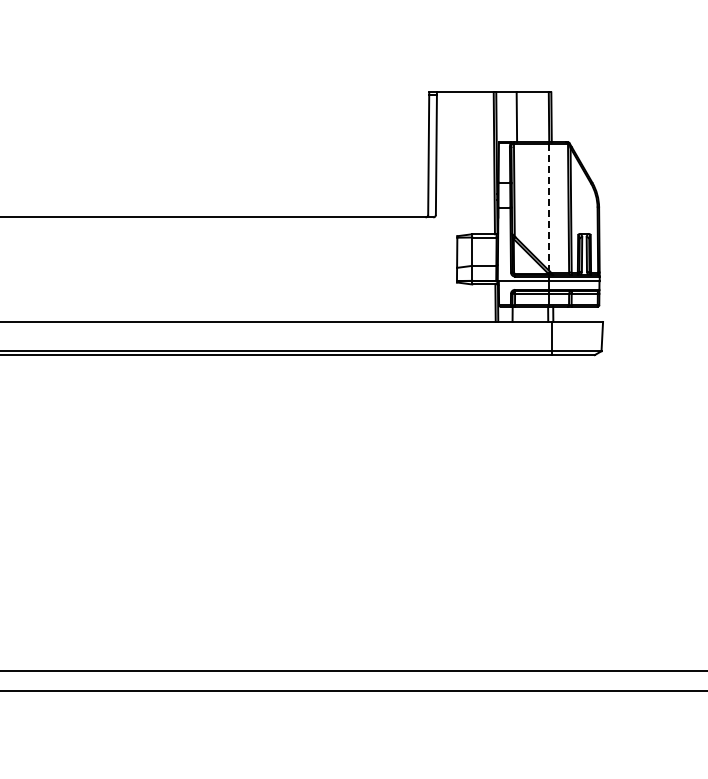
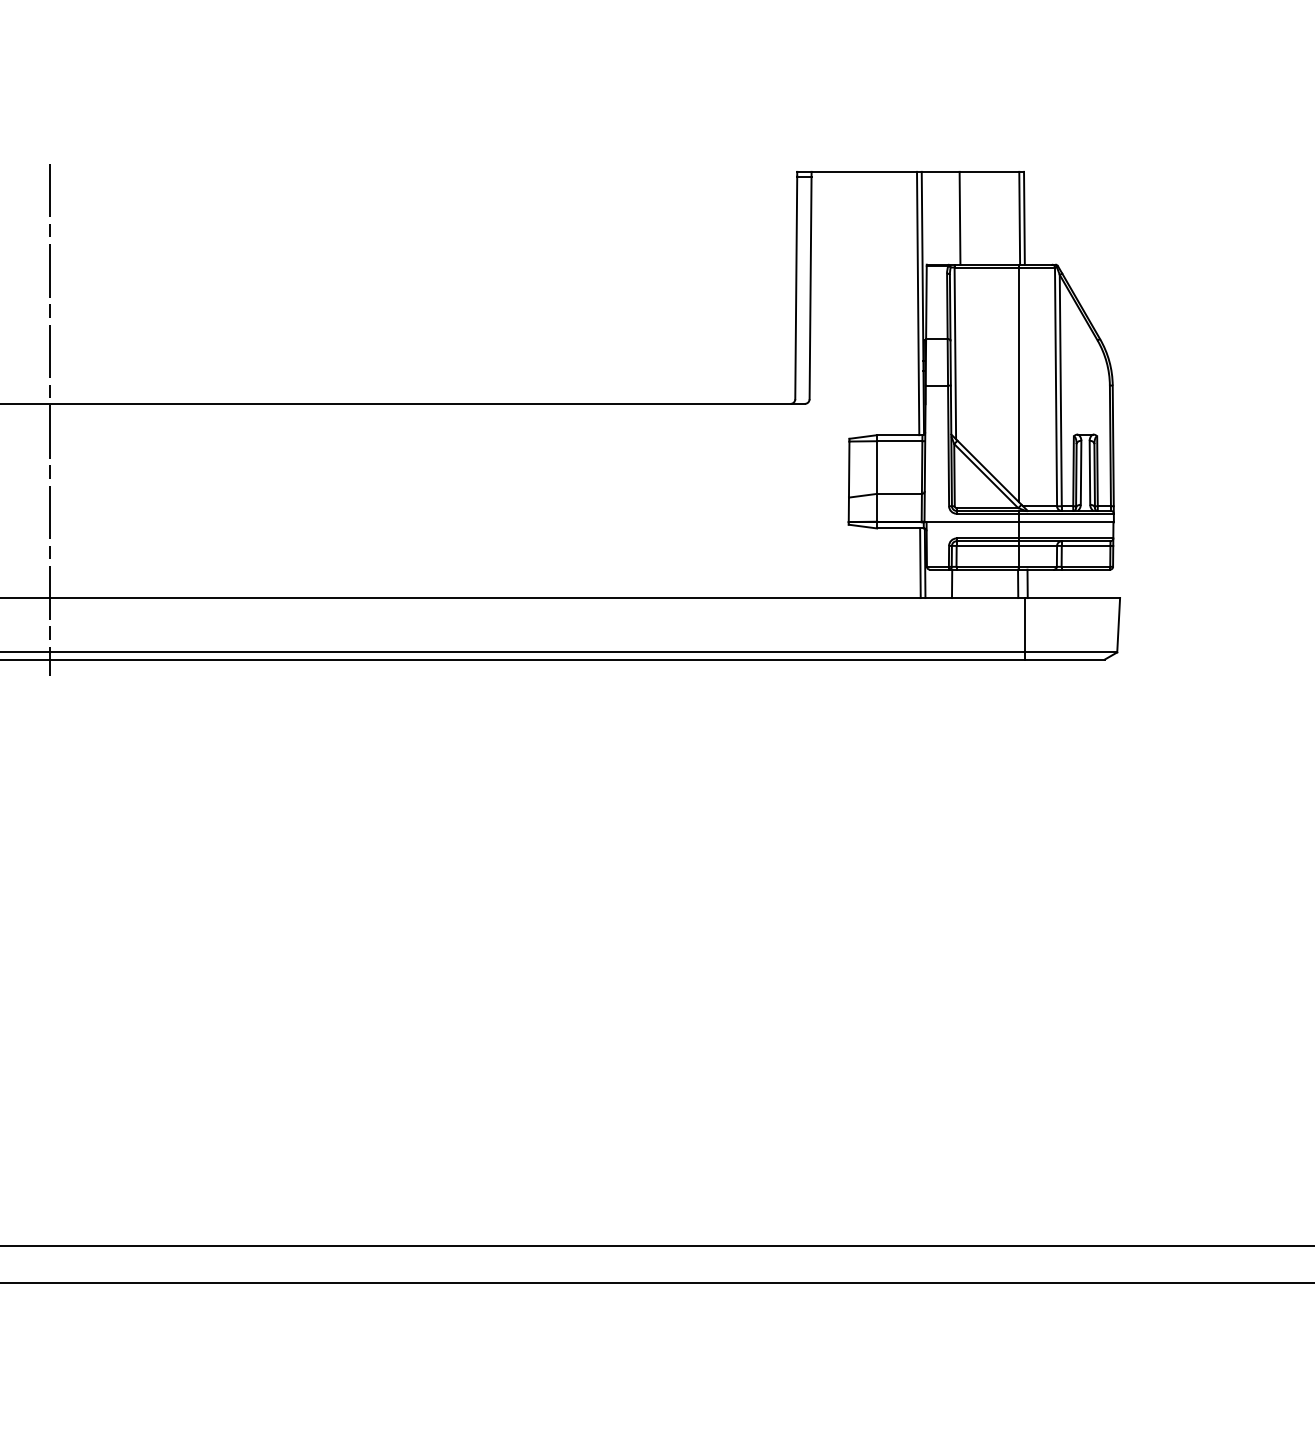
line: (548, 207) -> (1018, 385), dashed -> solid
line: (26, 225) -> (49, 418), added

